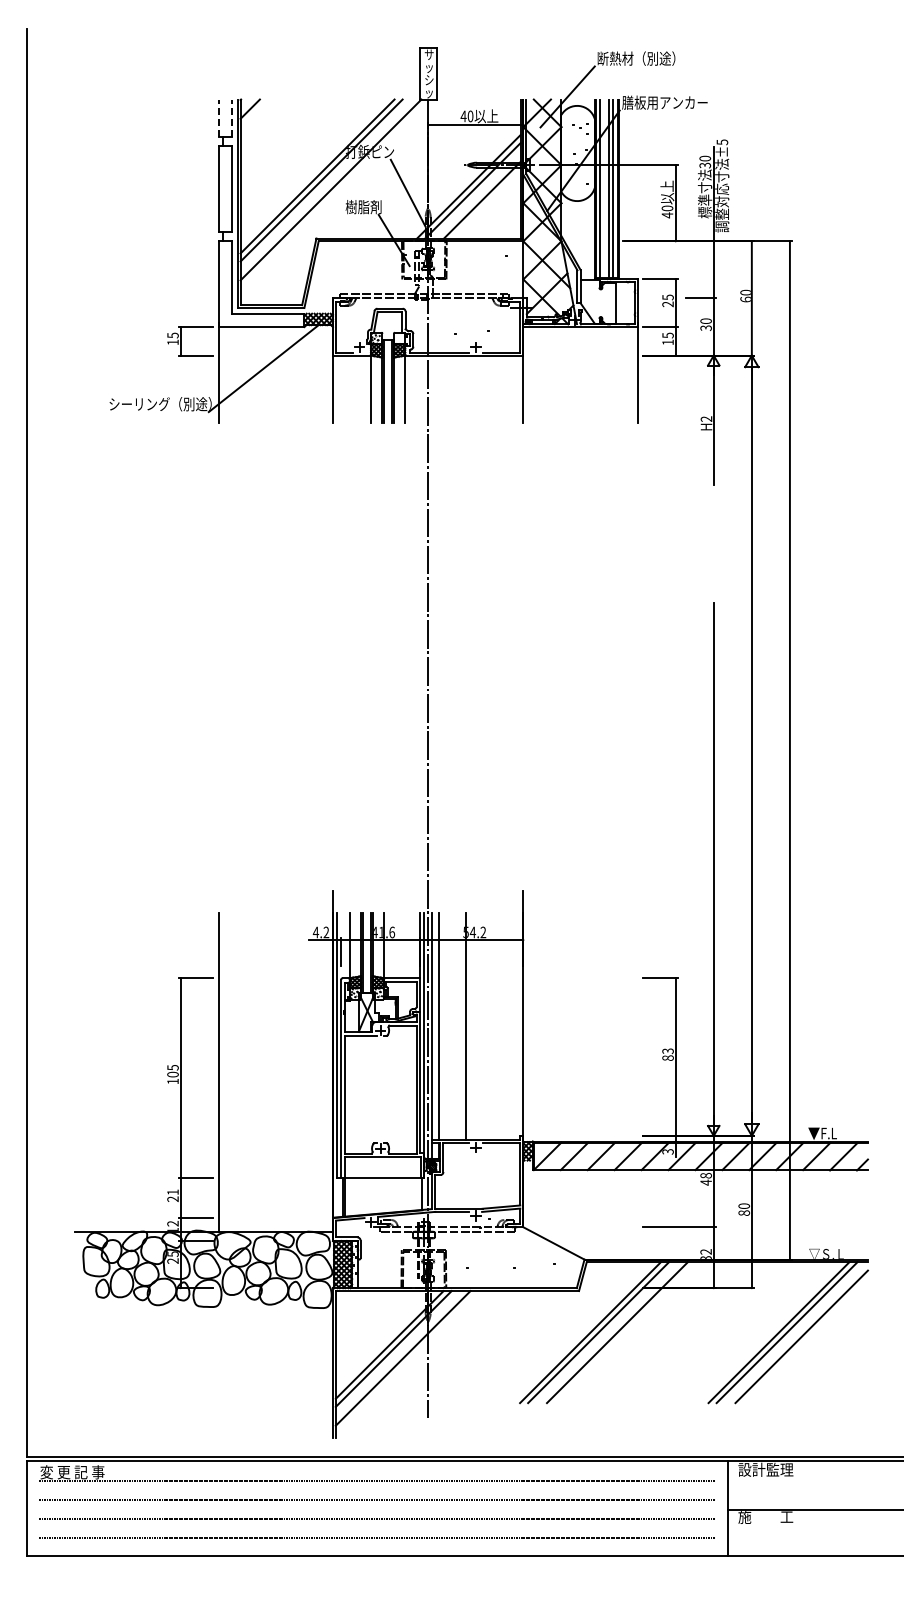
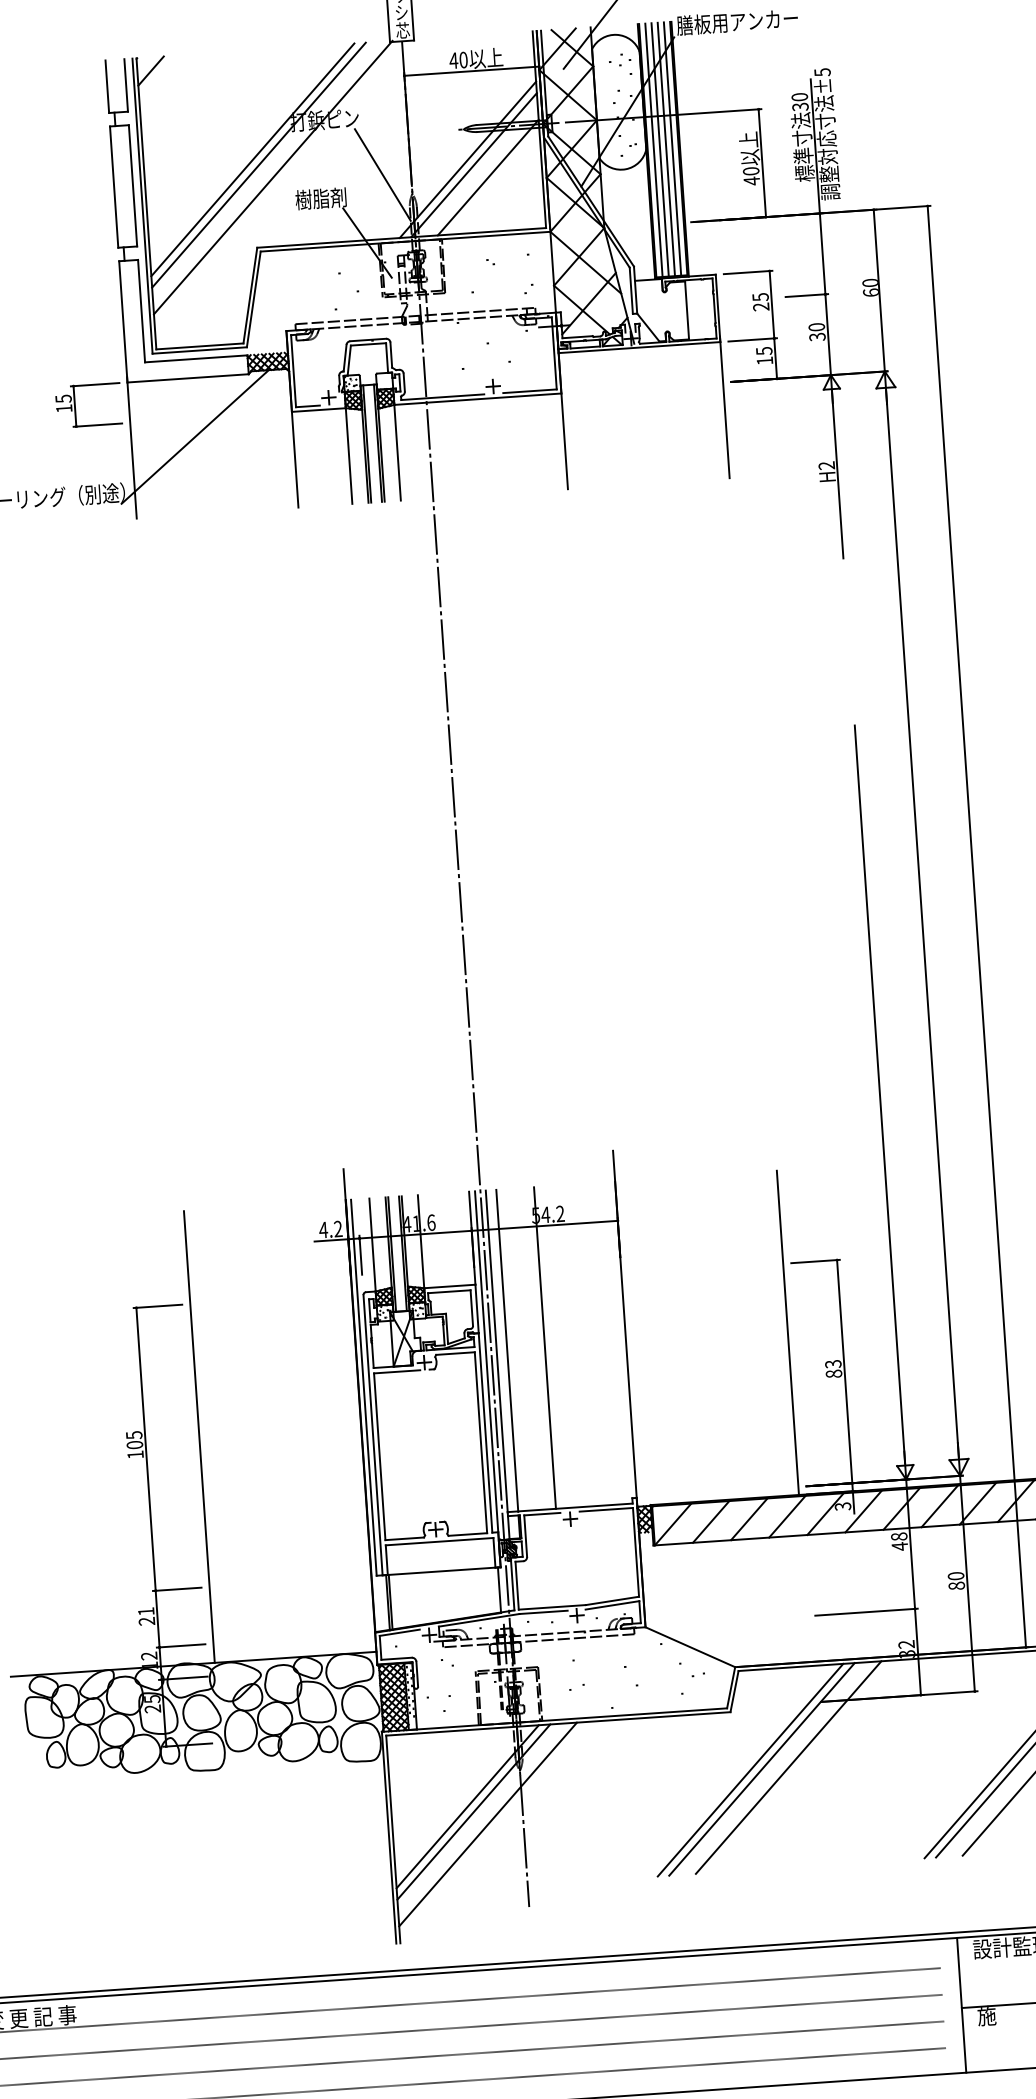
text: (428, 92) -> (401, 30), ッ -> 芯
line: (218, 118) -> (107, 87), dashed -> solid
line: (232, 118) -> (126, 85), dashed -> solid
line: (604, 188) -> (660, 149), added
line: (637, 1026) -> (787, 1332), added

